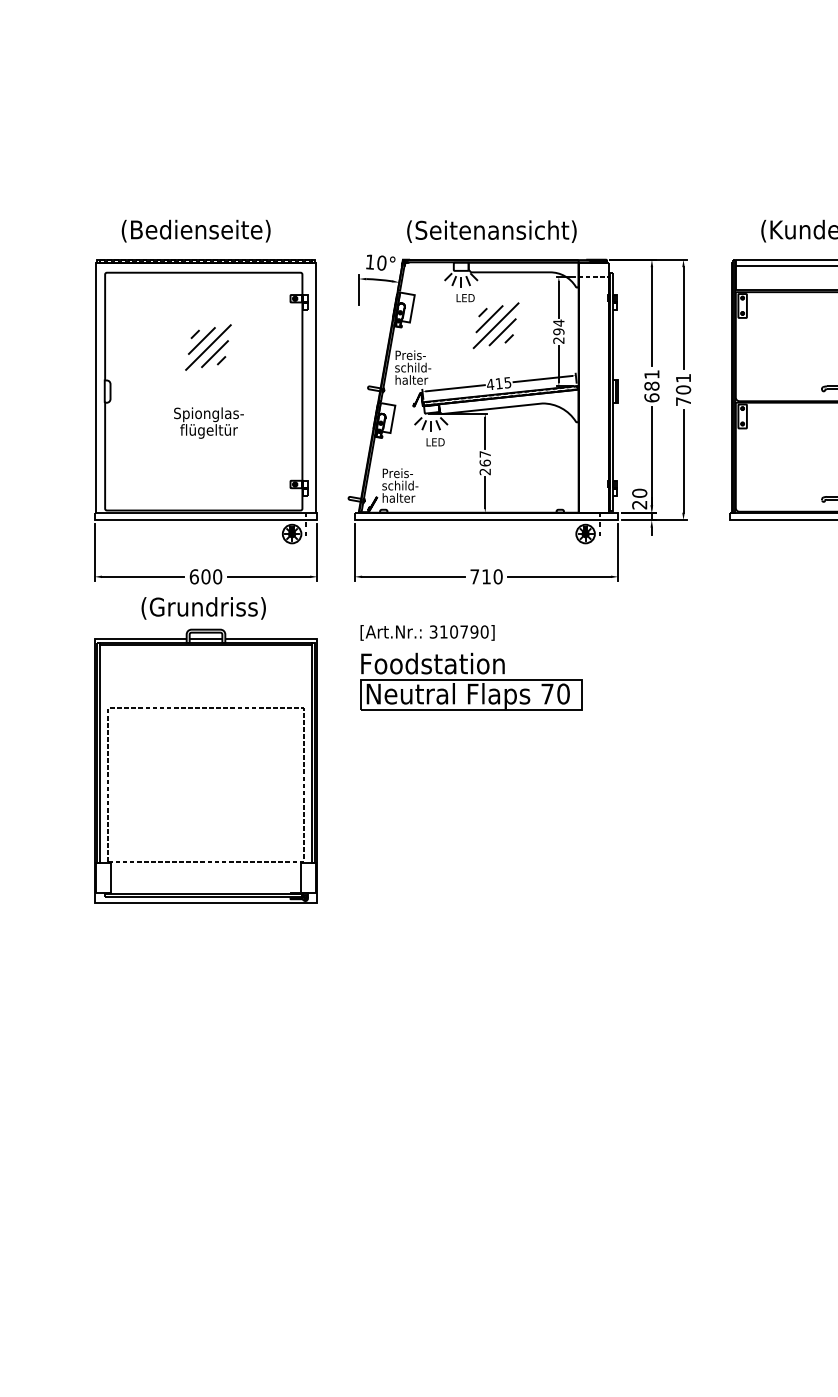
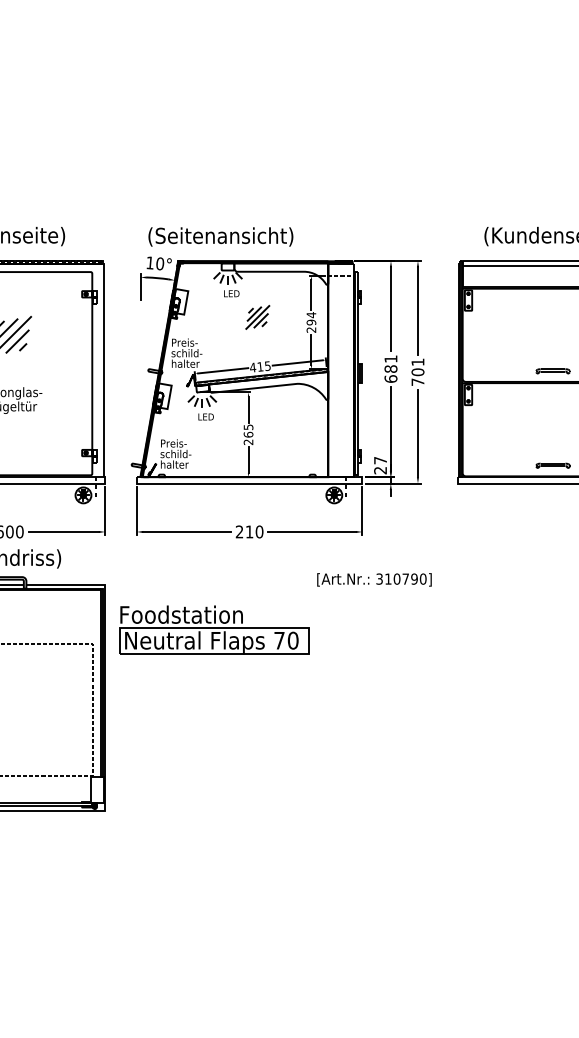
text: (491, 231) -> (220, 236), moved
part: (495, 325) -> (257, 317), size x0.6
text: (484, 454) -> (247, 427), 267 -> 265
text: (639, 492) -> (380, 459), 20 -> 27
text: (474, 576) -> (239, 531), 710 -> 210
text: (427, 632) -> (374, 579), moved
part: (471, 681) -> (214, 629), moved

